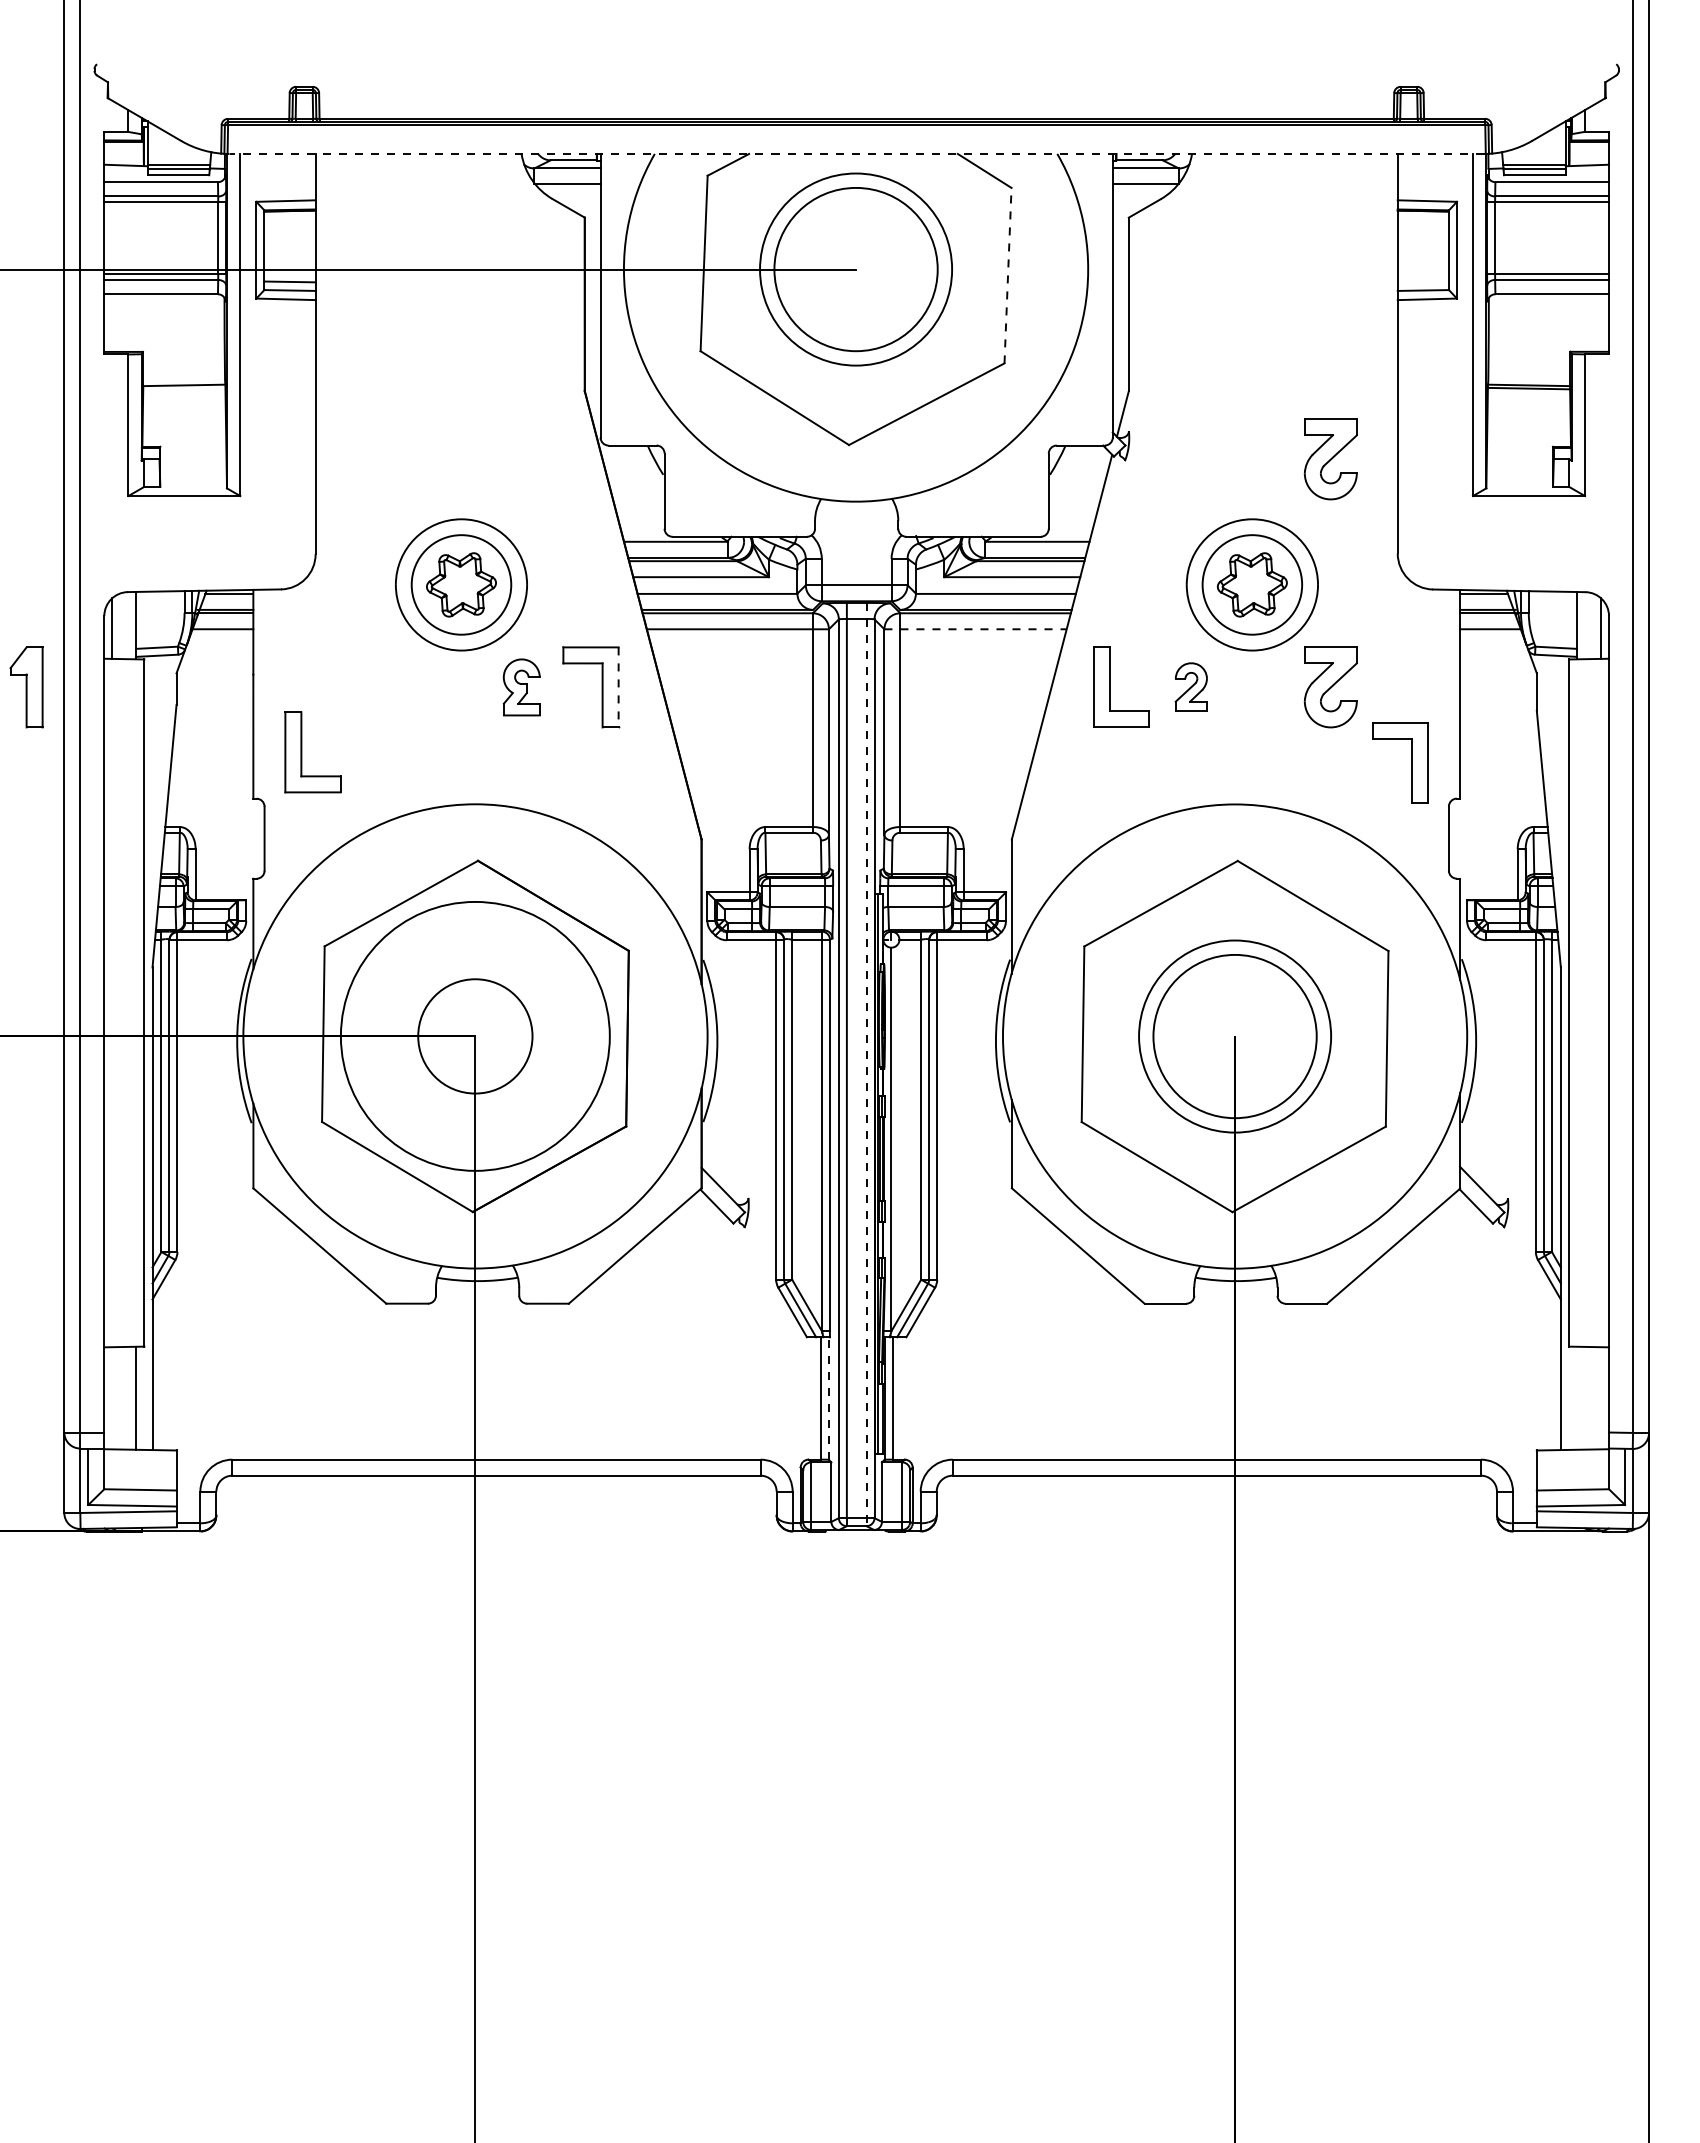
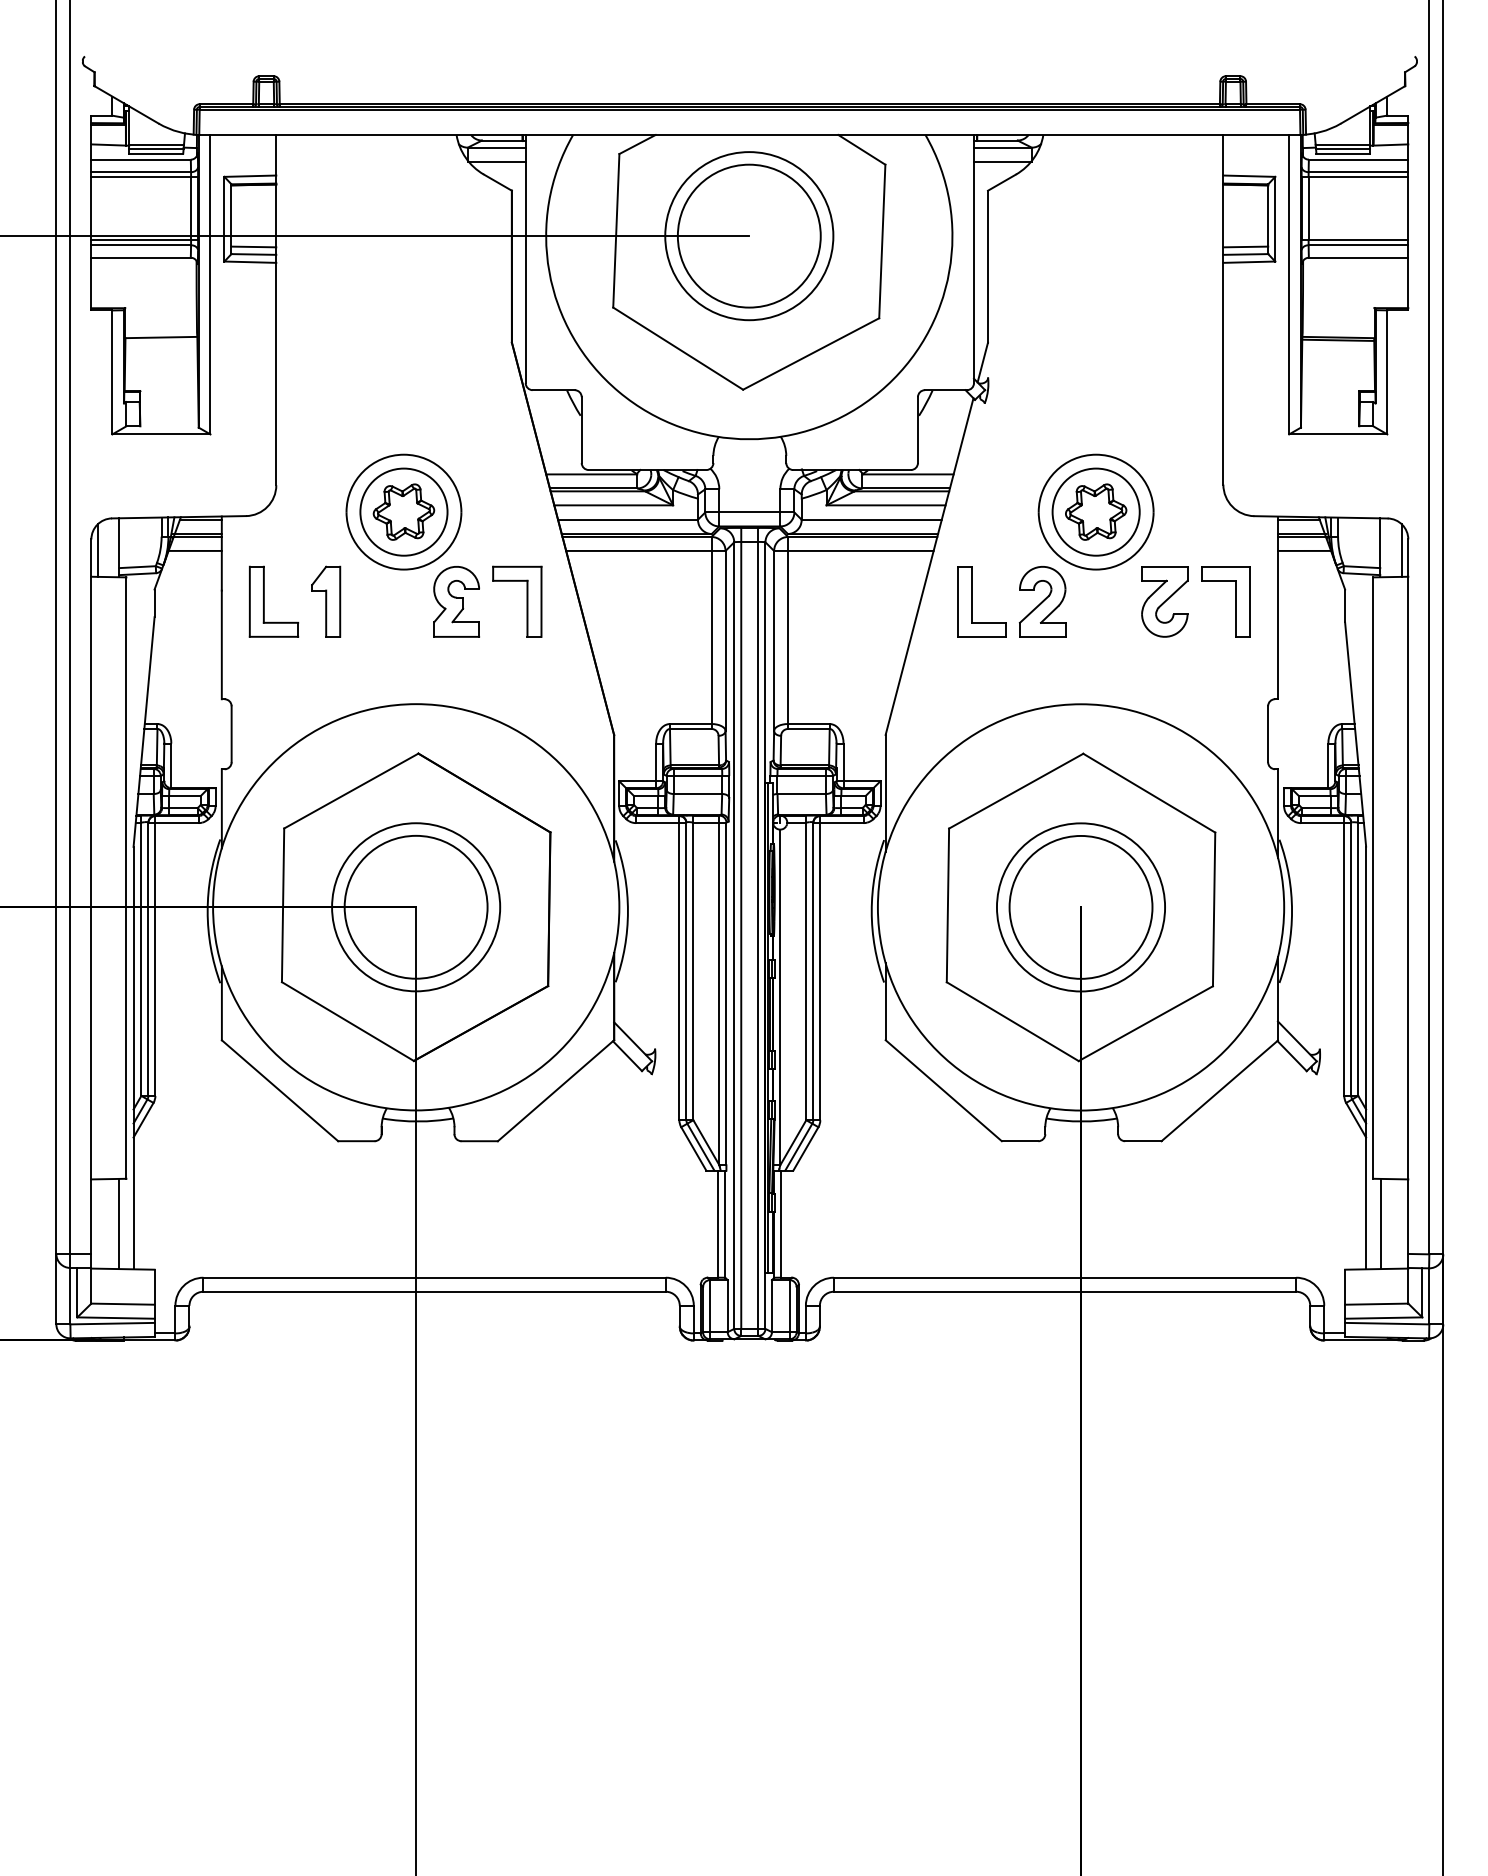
line: (856, 153) -> (749, 134), dashed -> solid
line: (1008, 275) -> (882, 241), dashed -> solid
line: (1422, 281) -> (1245, 246), added
part: (1330, 459) -> (1164, 402), removed
line: (976, 629) -> (854, 551), dashed -> solid
part: (1191, 686) -> (1042, 601), size x1.67
part: (26, 687) -> (326, 601), moved
part: (521, 687) -> (456, 601), size x1.43
line: (618, 687) -> (541, 601), dashed -> solid
part: (302, 752) -> (264, 601), moved
part: (1411, 762) -> (1235, 601), moved
circle: (475, 1036) -> (416, 907), size x0.71
circle: (475, 1036) -> (416, 907), size x1.43
line: (866, 1064) -> (758, 931), dashed -> solid
line: (1577, 1397) -> (1380, 1223), added
line: (828, 1398) -> (725, 1224), dashed -> solid

